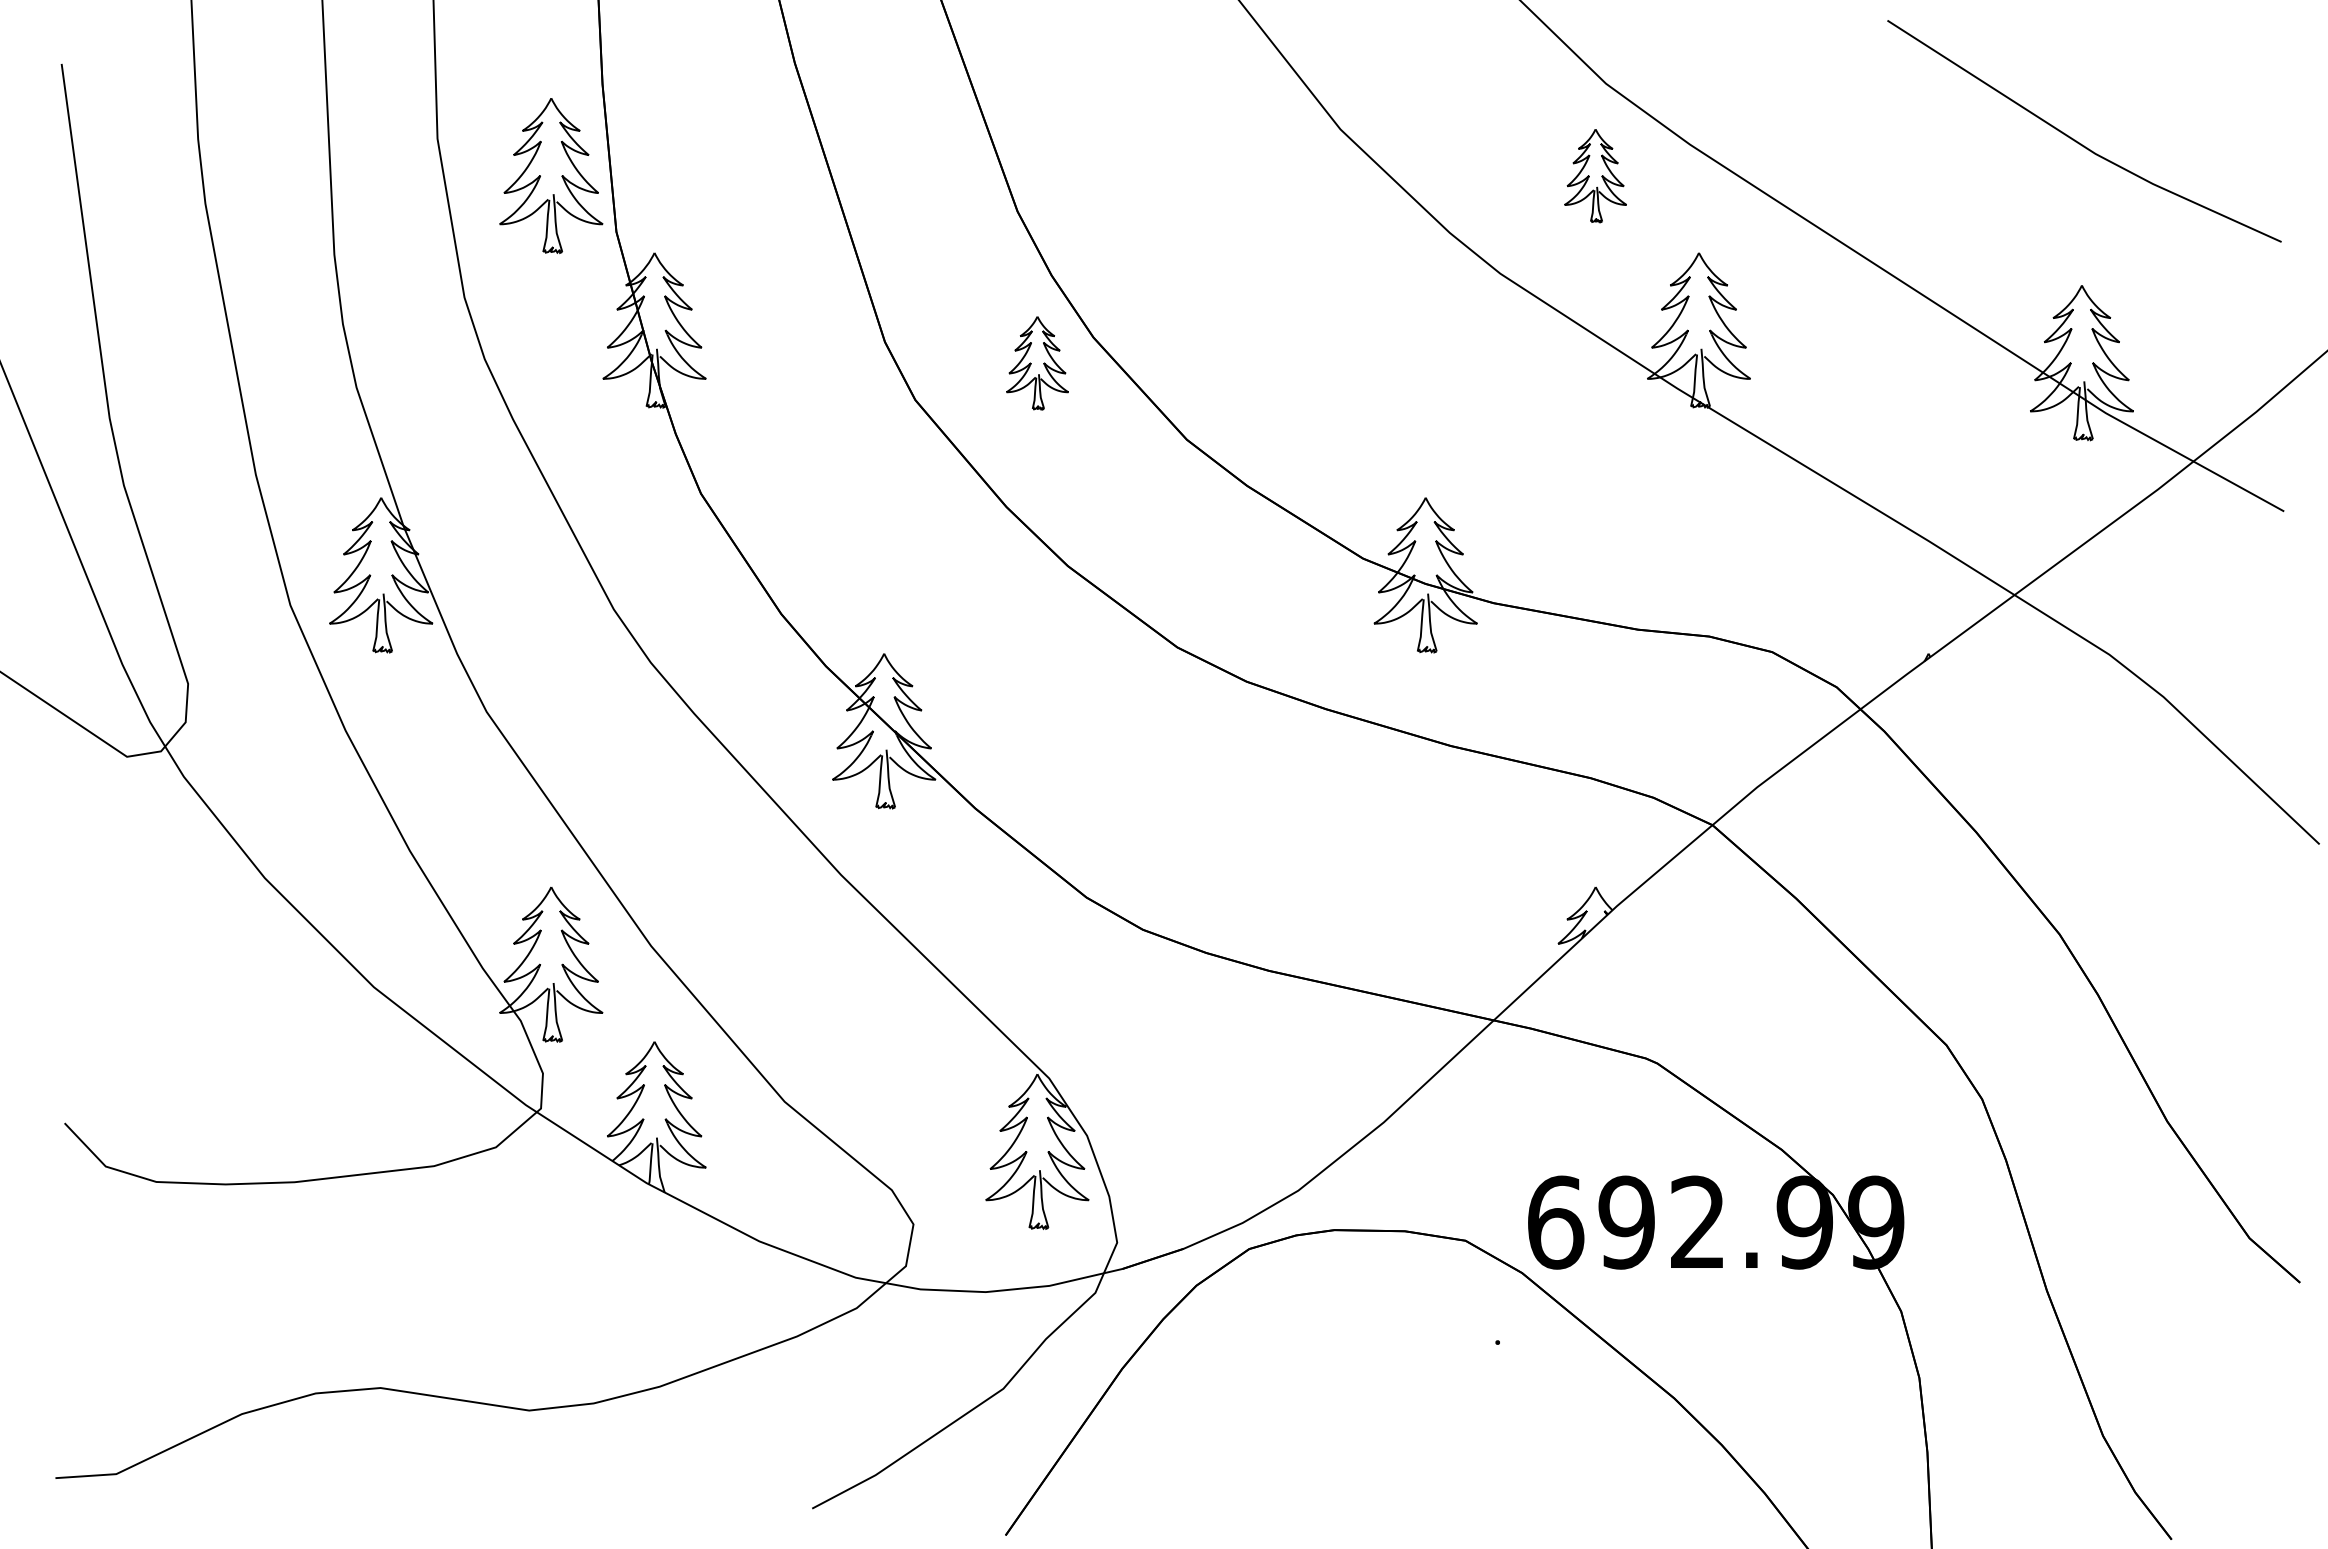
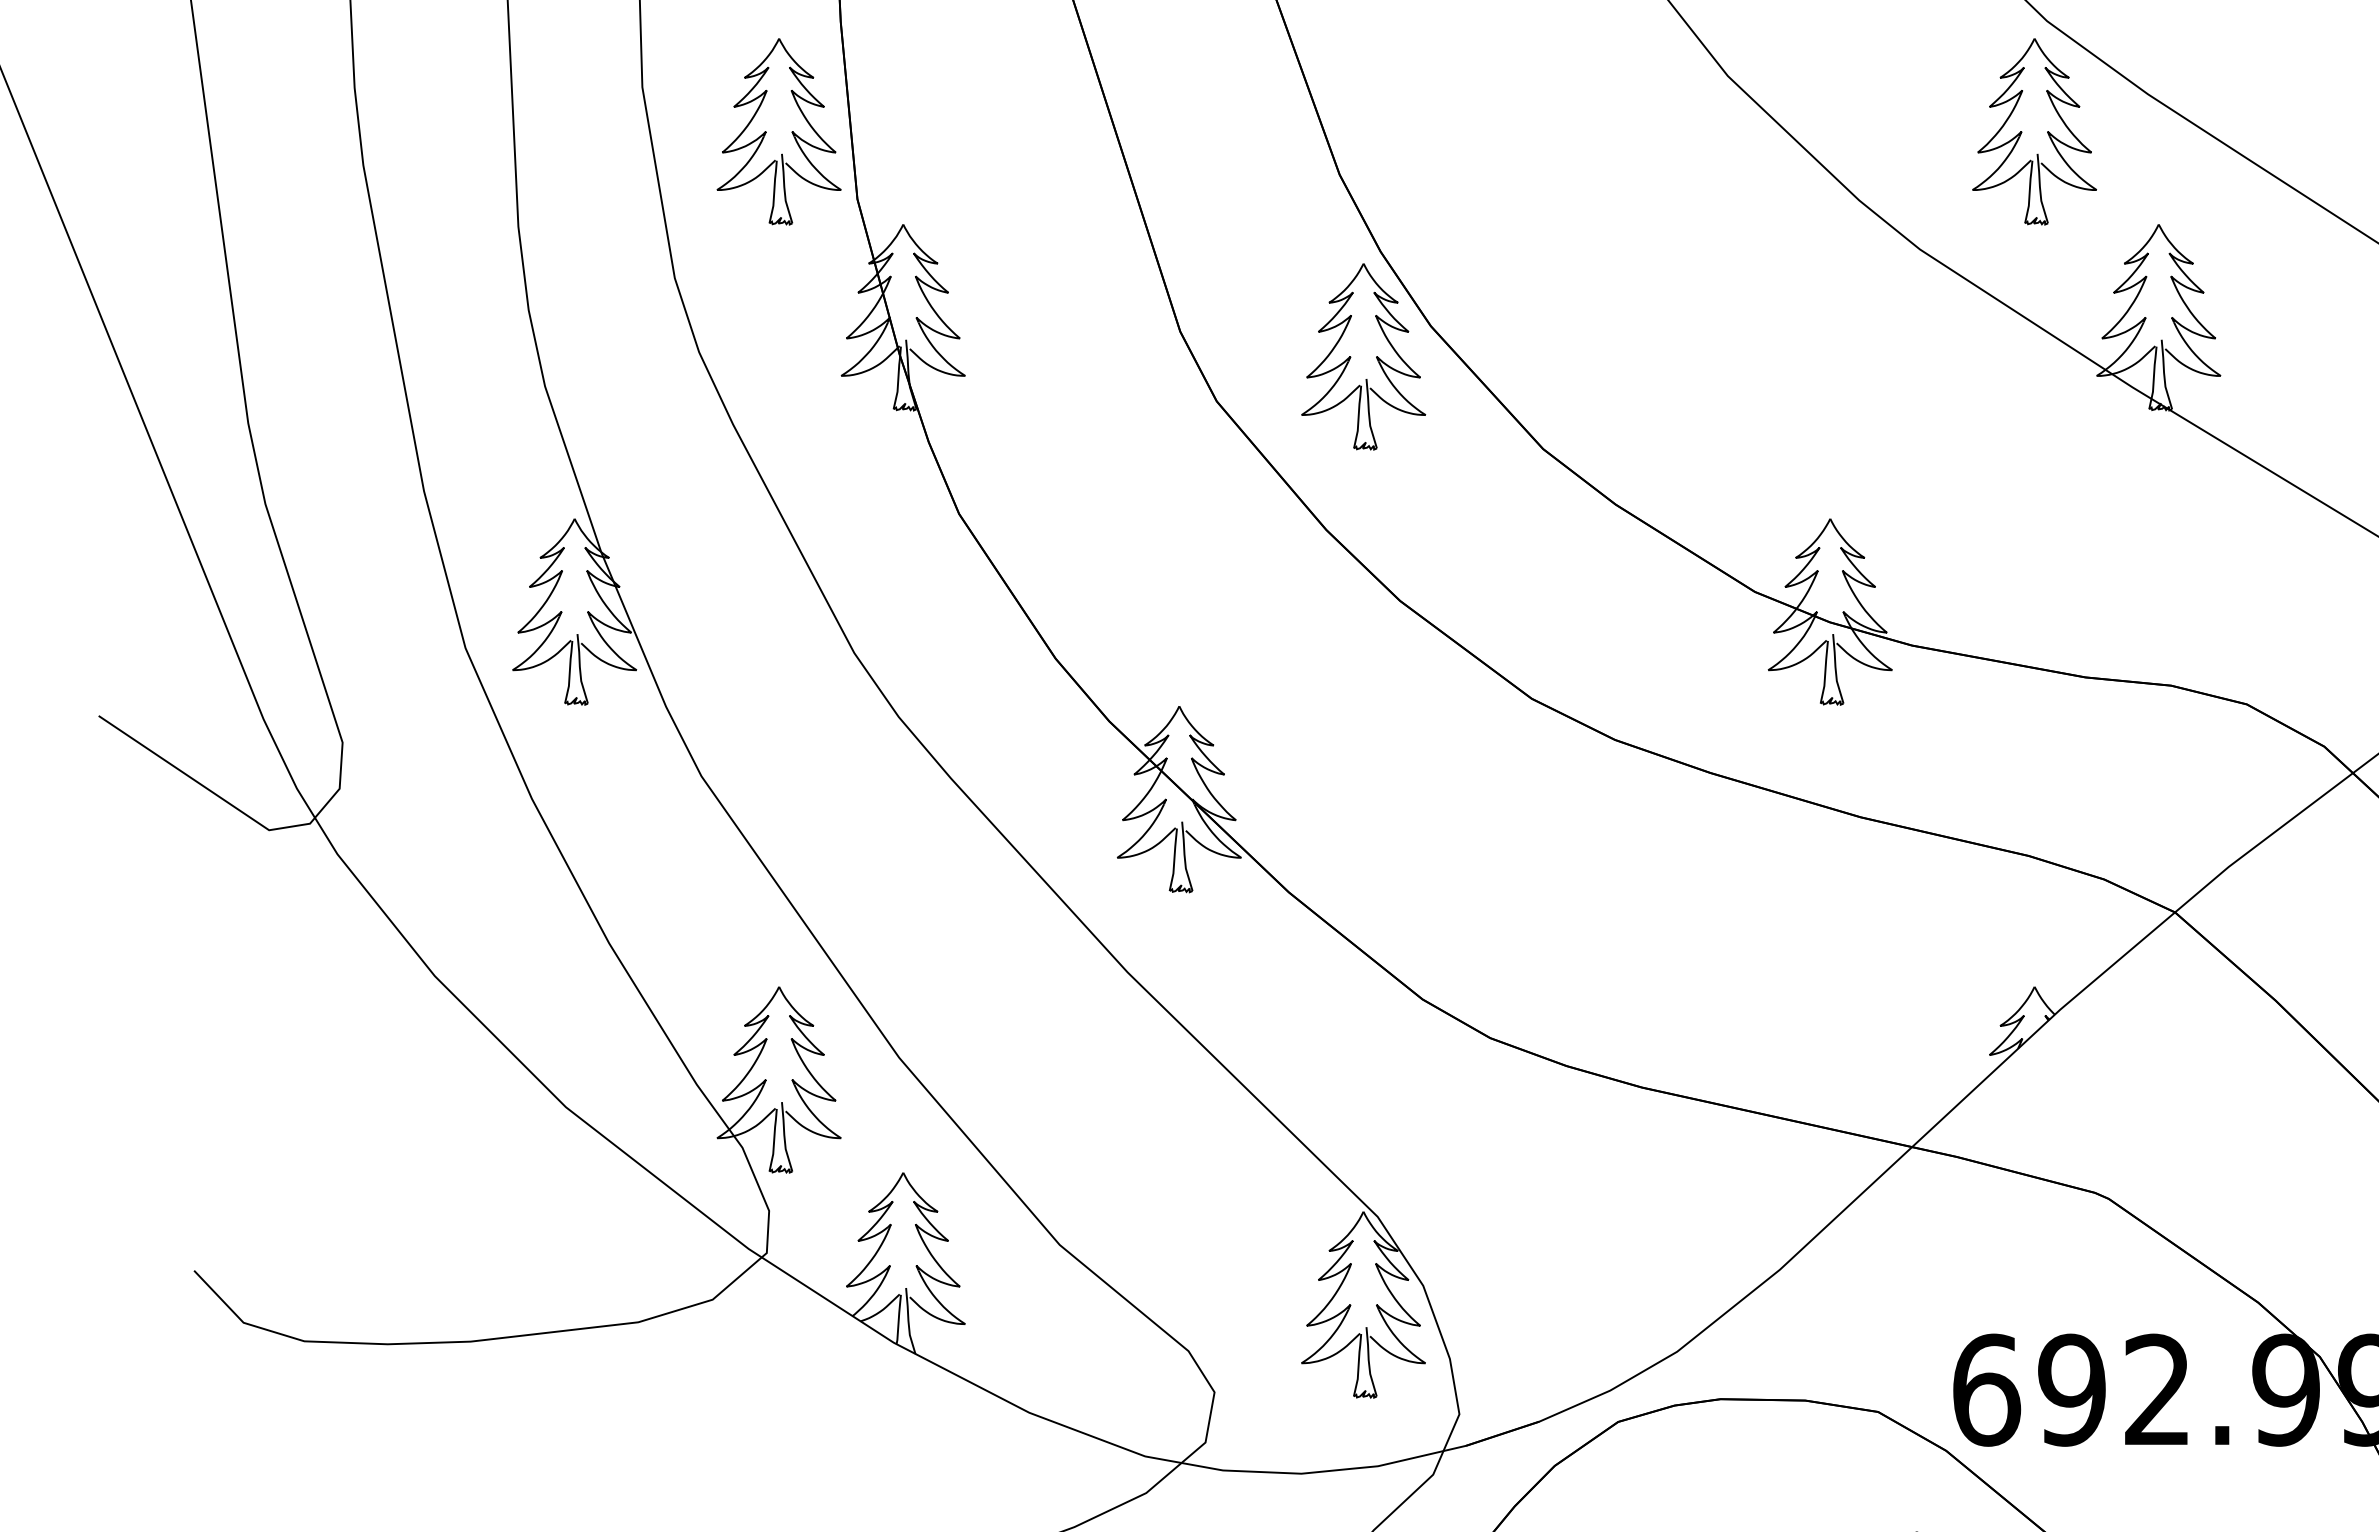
part: (1595, 175) -> (2034, 131), size x1.67
part: (1037, 363) -> (1363, 357), size x1.67

